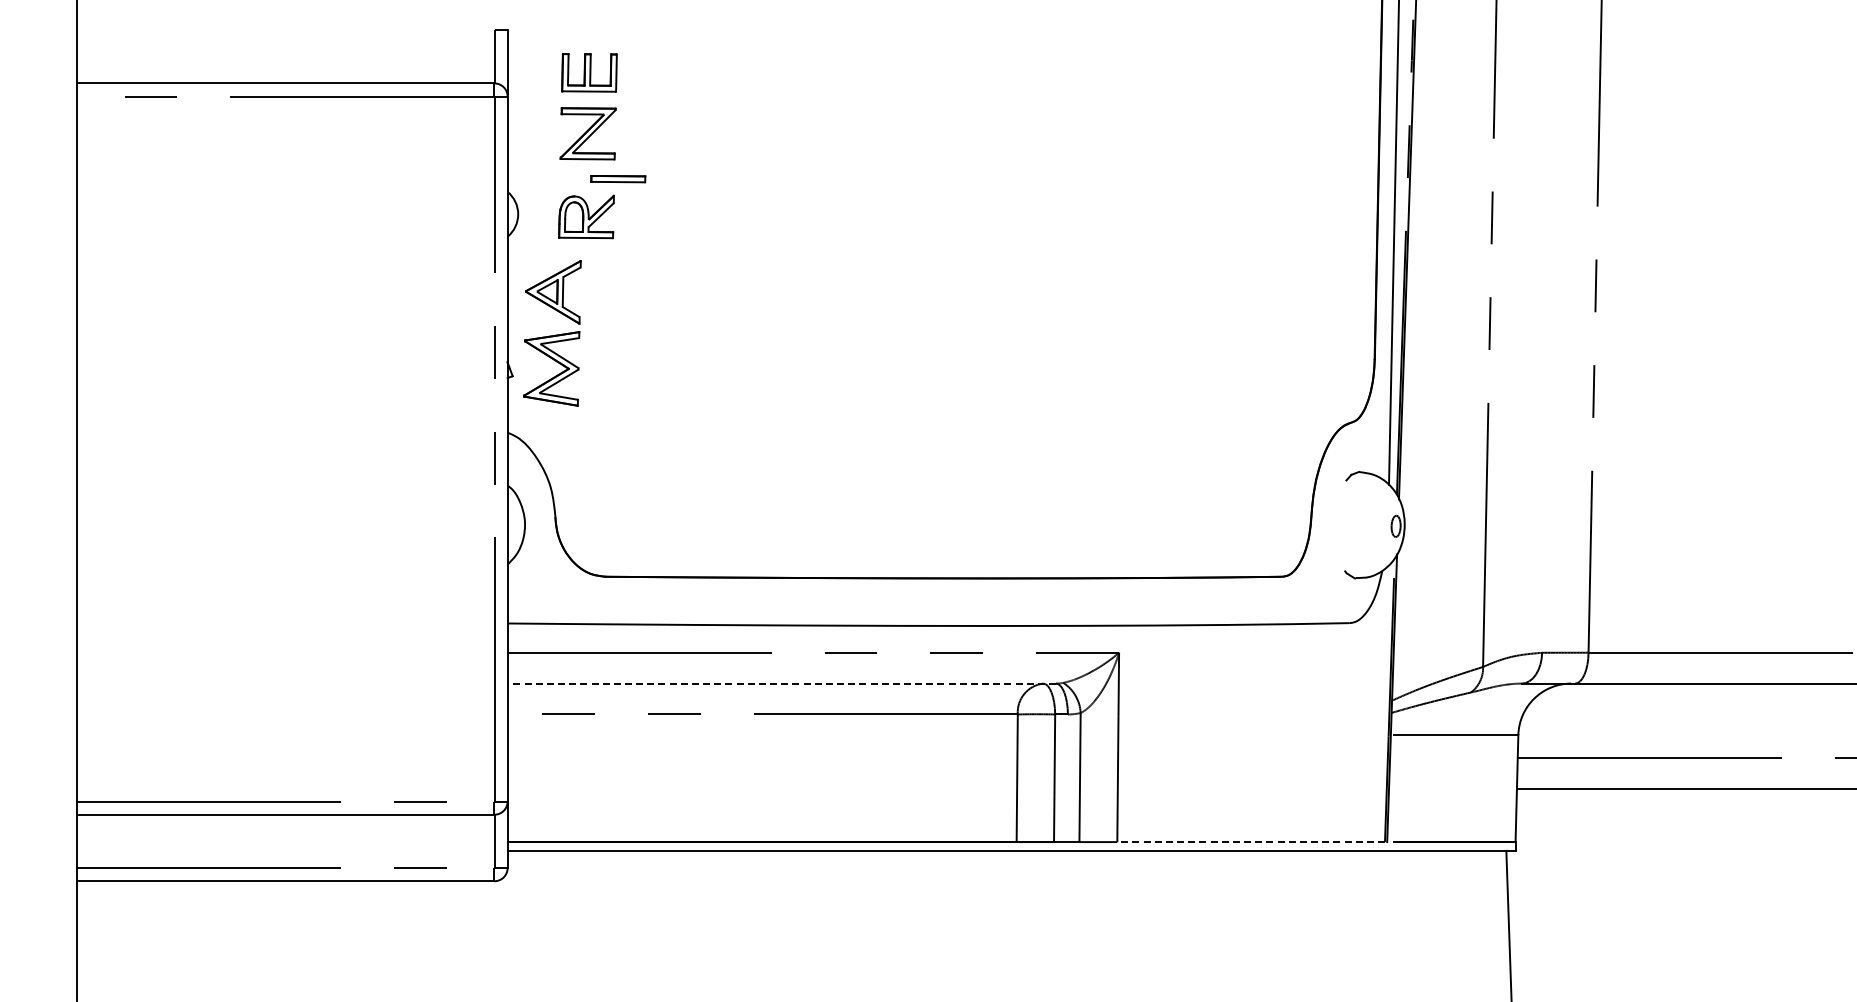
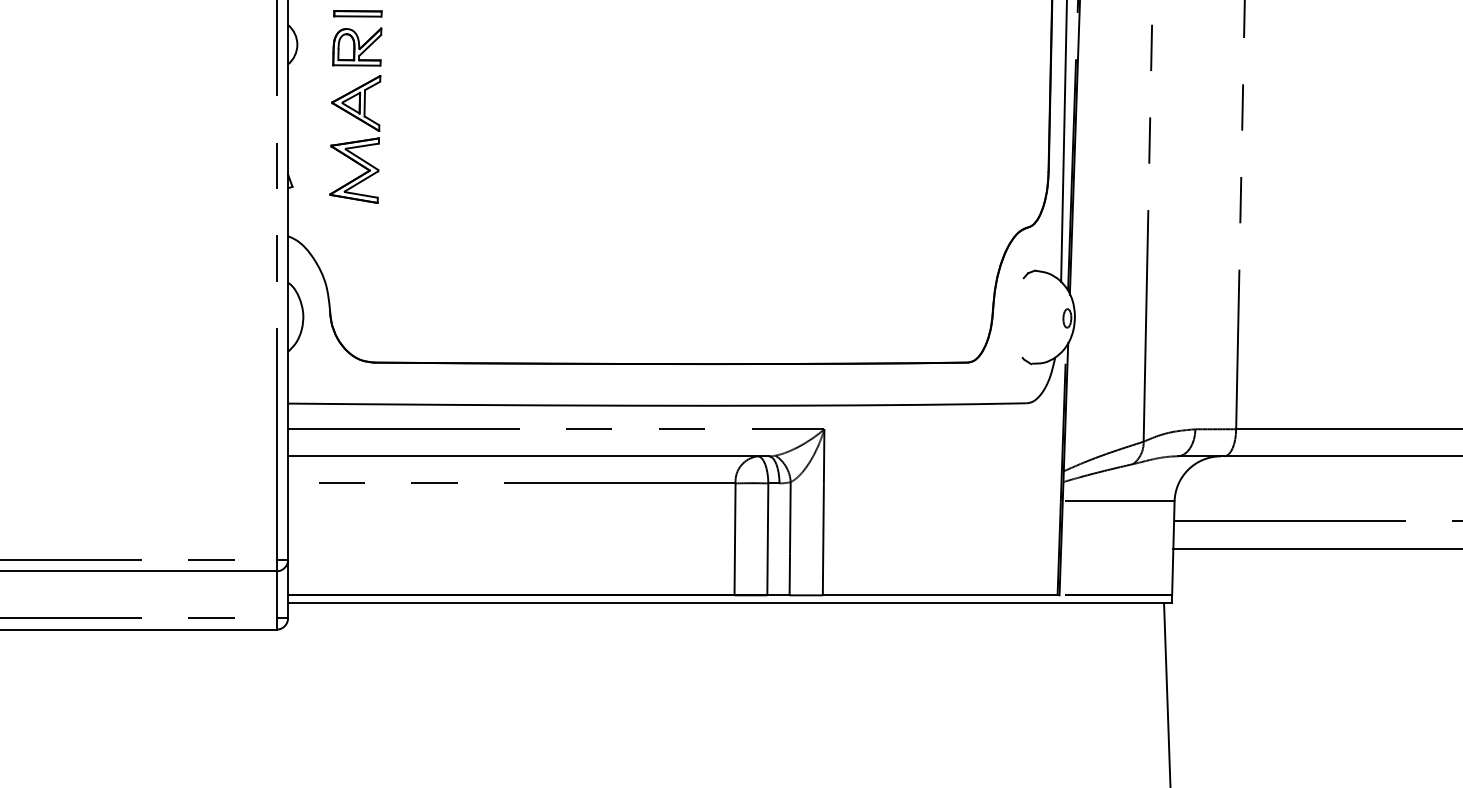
part: (618, 179) -> (358, 14), moved
part: (552, 333) -> (355, 139), moved
line: (781, 683) -> (528, 456), dashed -> solid
line: (1251, 842) -> (940, 595), dashed -> solid

